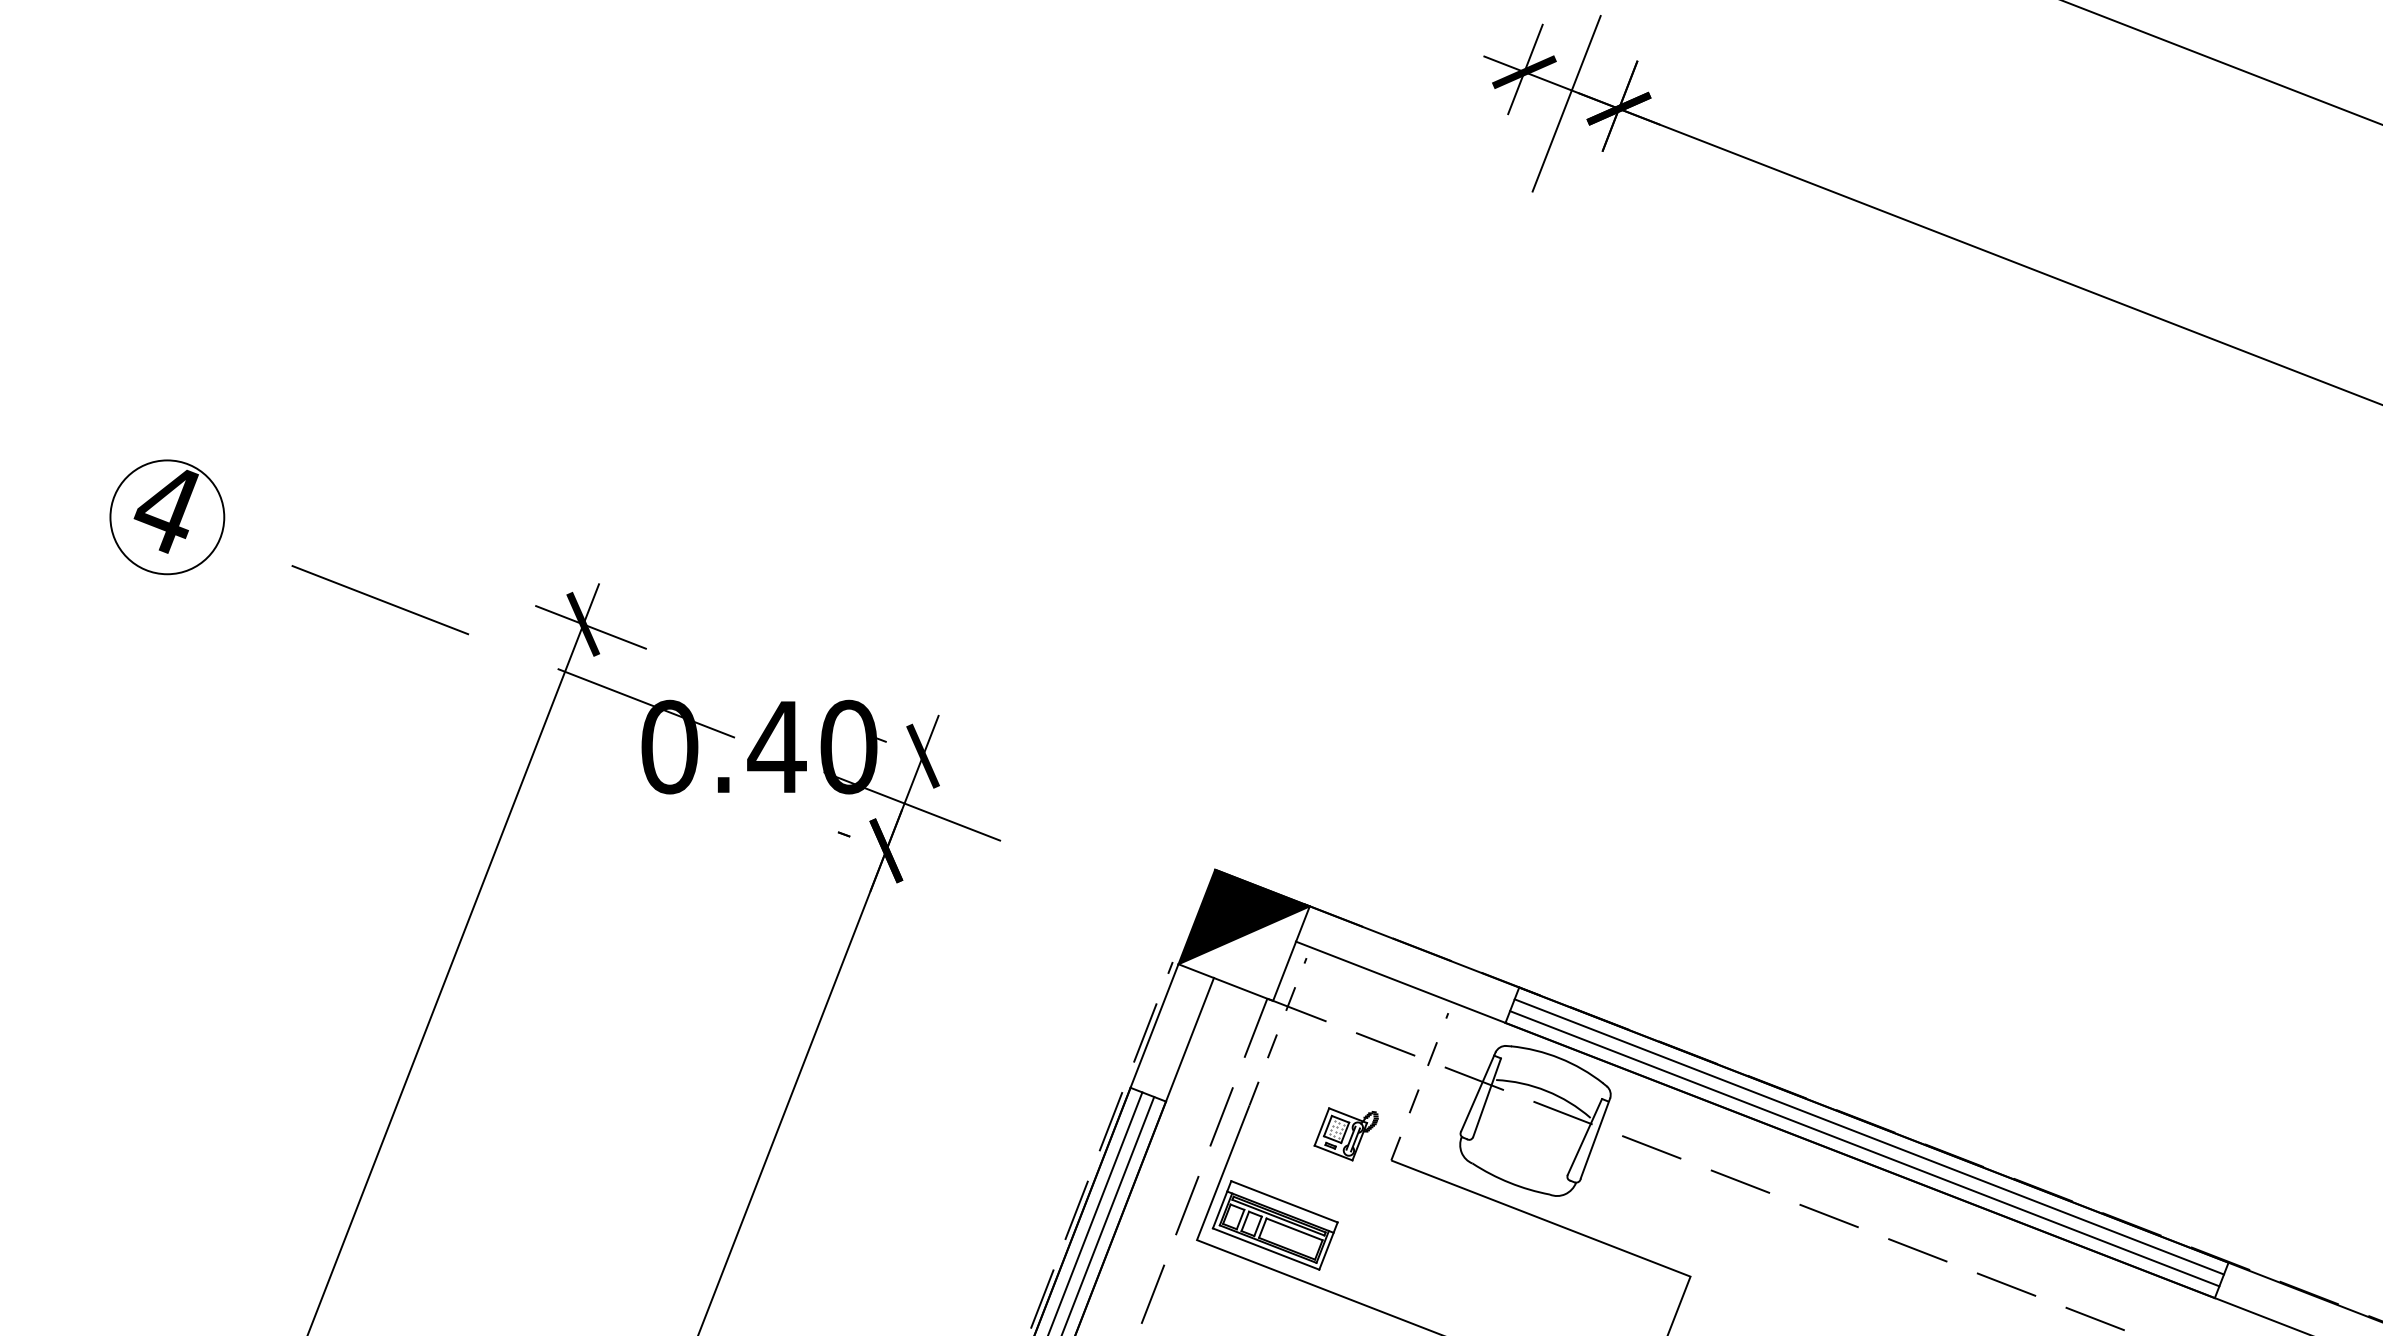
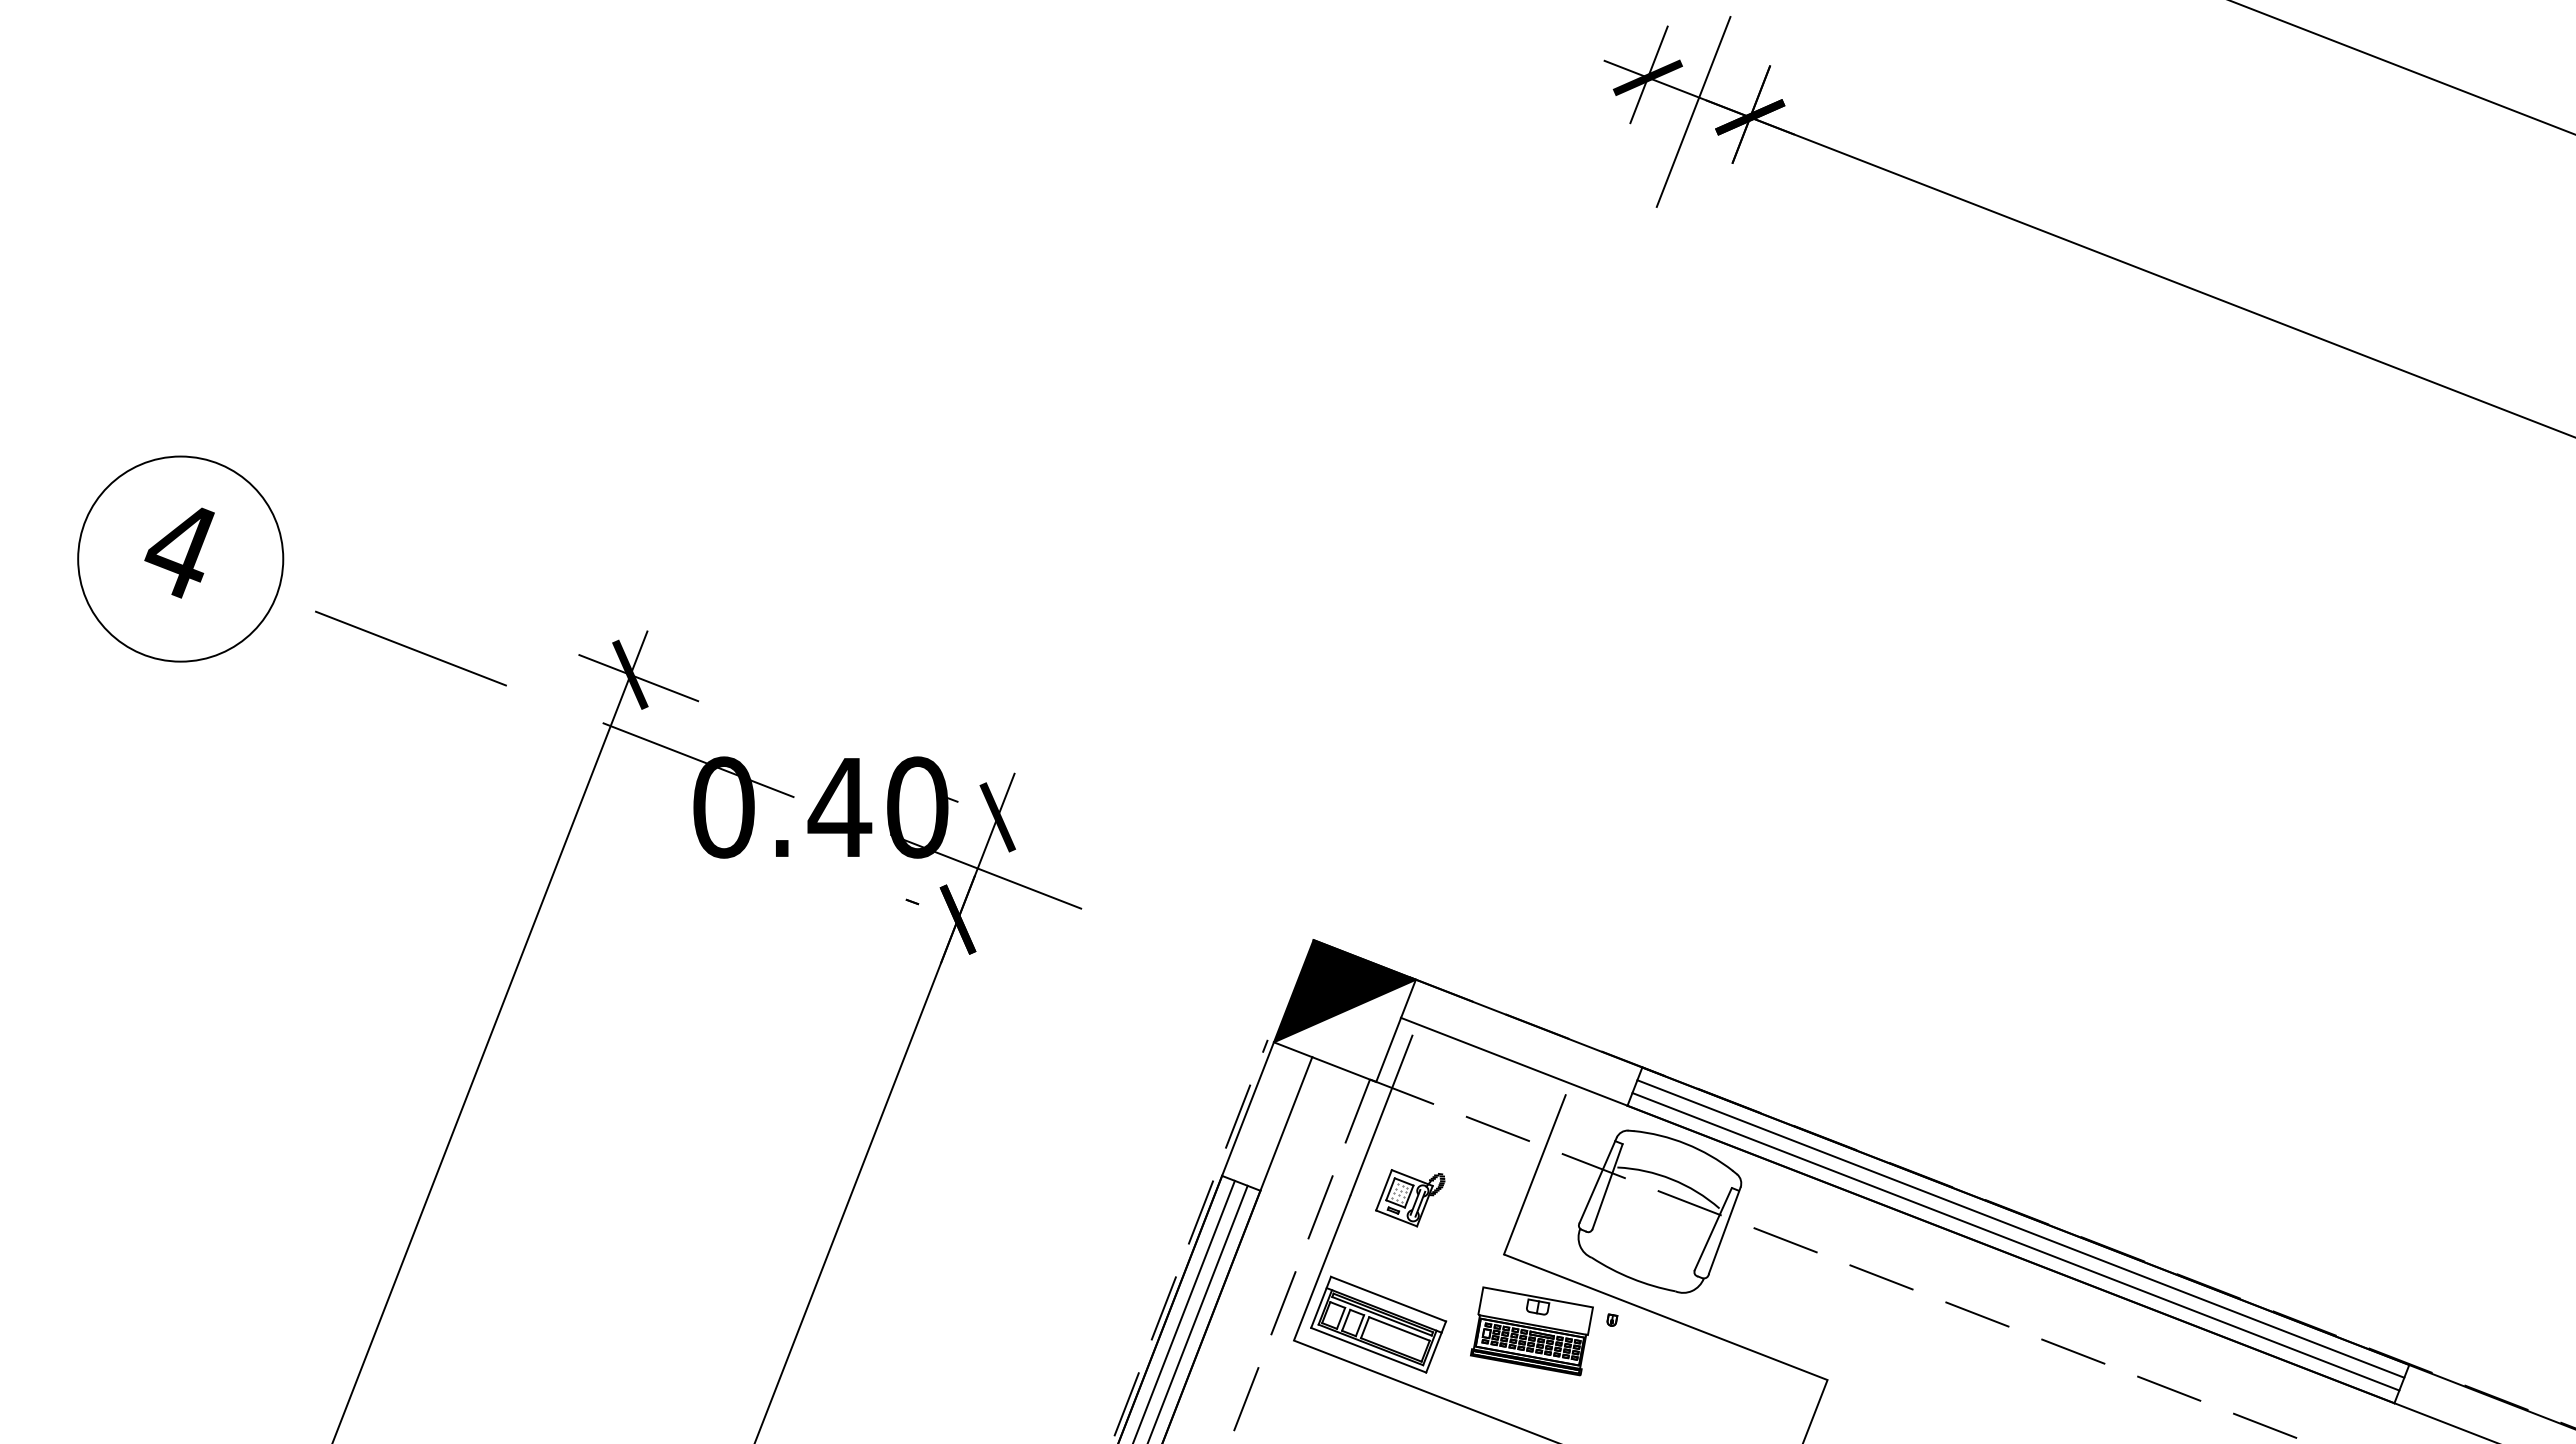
circle: (167, 516) -> (180, 558), size x1.67
line: (1277, 1031) -> (1381, 1114), dashed -> solid
line: (1420, 1086) -> (1535, 1174), dashed -> solid
part: (1346, 1134) -> (1410, 1198), moved
part: (1428, 1231) -> (1544, 1331), added

